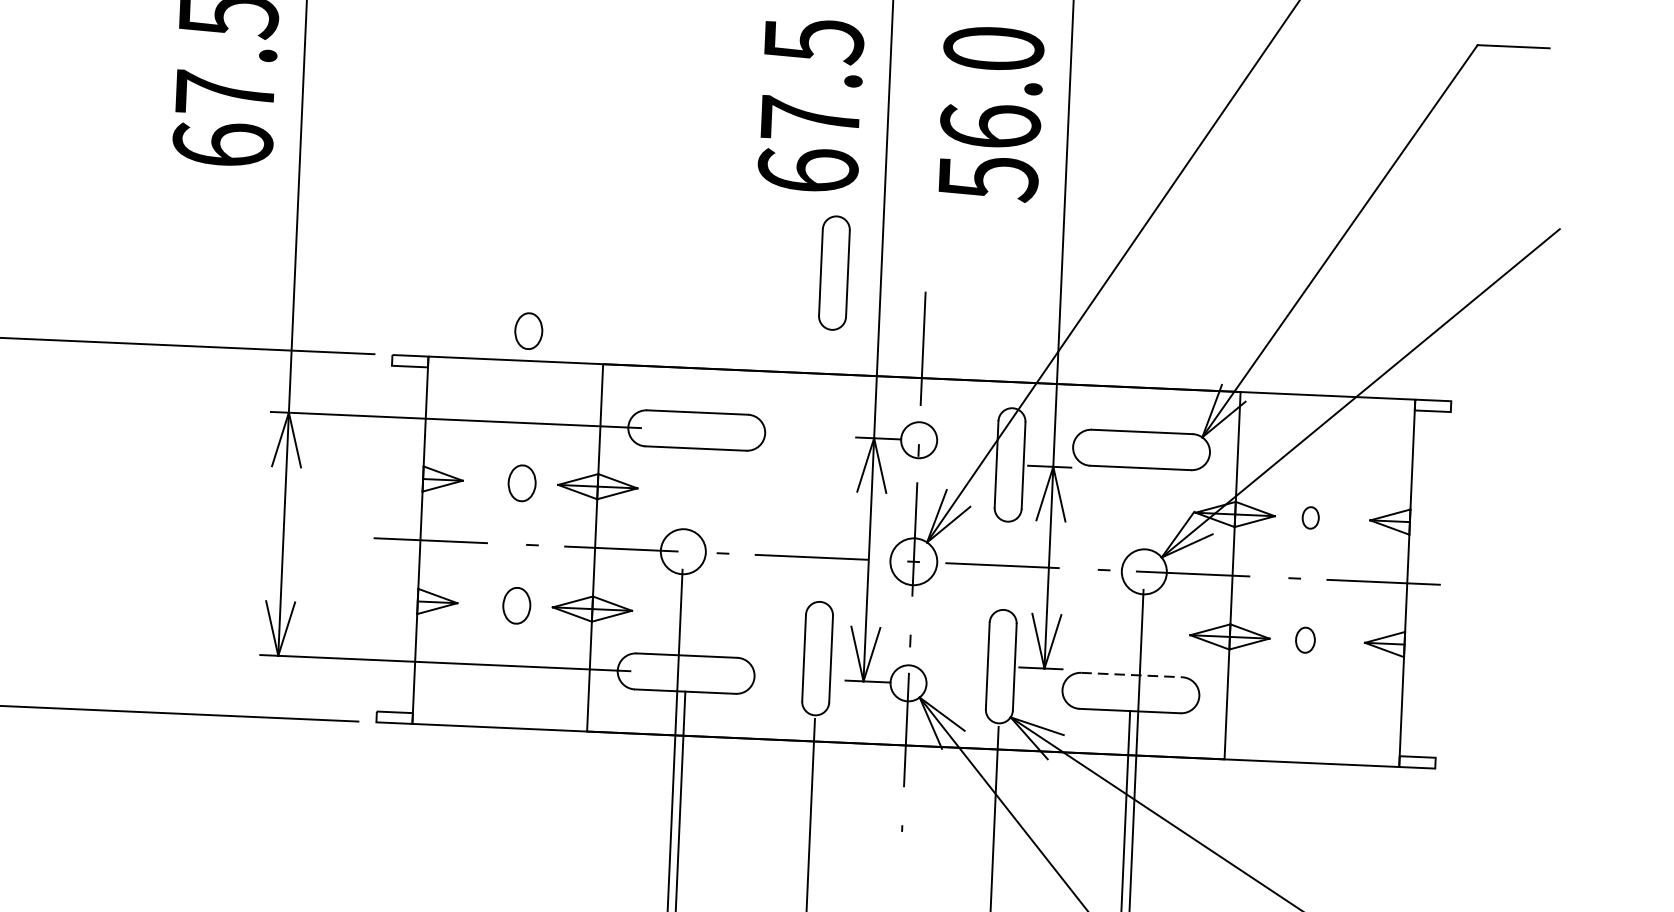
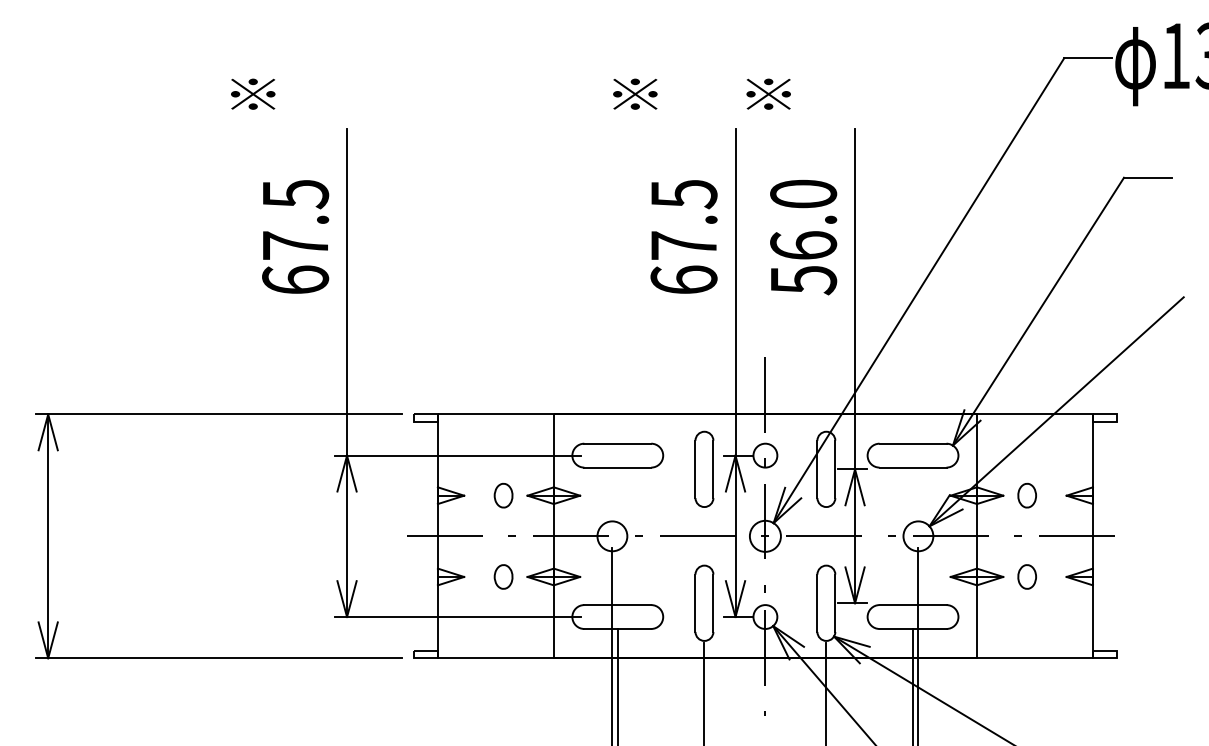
part: (834, 271) -> (704, 468), moved
part: (528, 330) -> (503, 394), removed
part: (1309, 517) -> (1026, 495), size x1.67
part: (1304, 639) -> (1026, 576), size x1.43
line: (1132, 675) -> (913, 605), dashed -> solid

